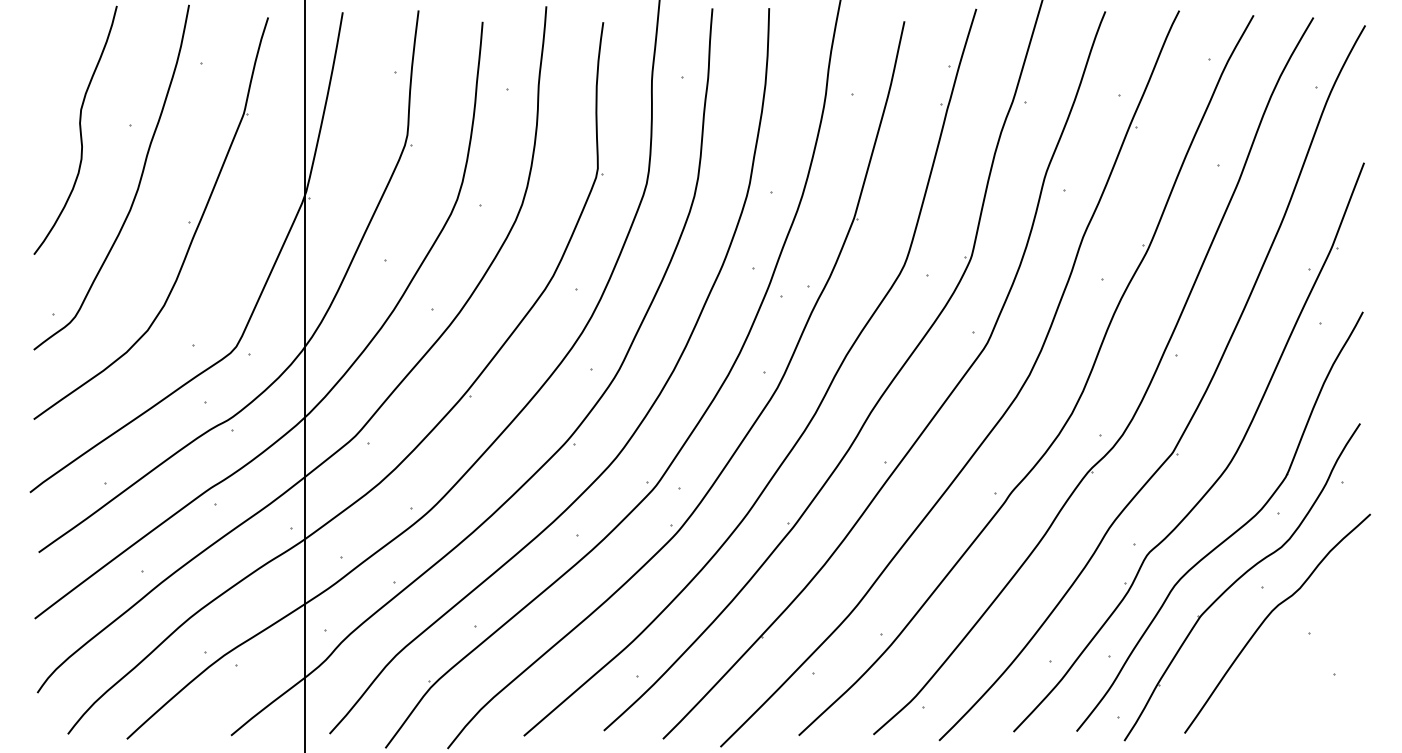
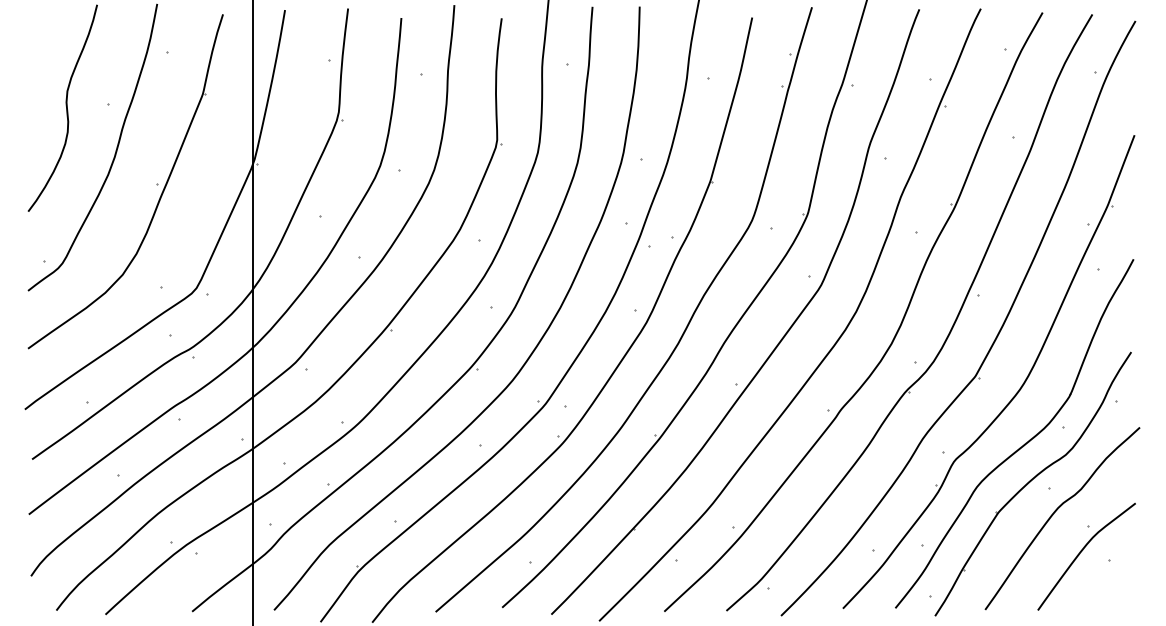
curve: (1301, 663) -> (1082, 551), added

